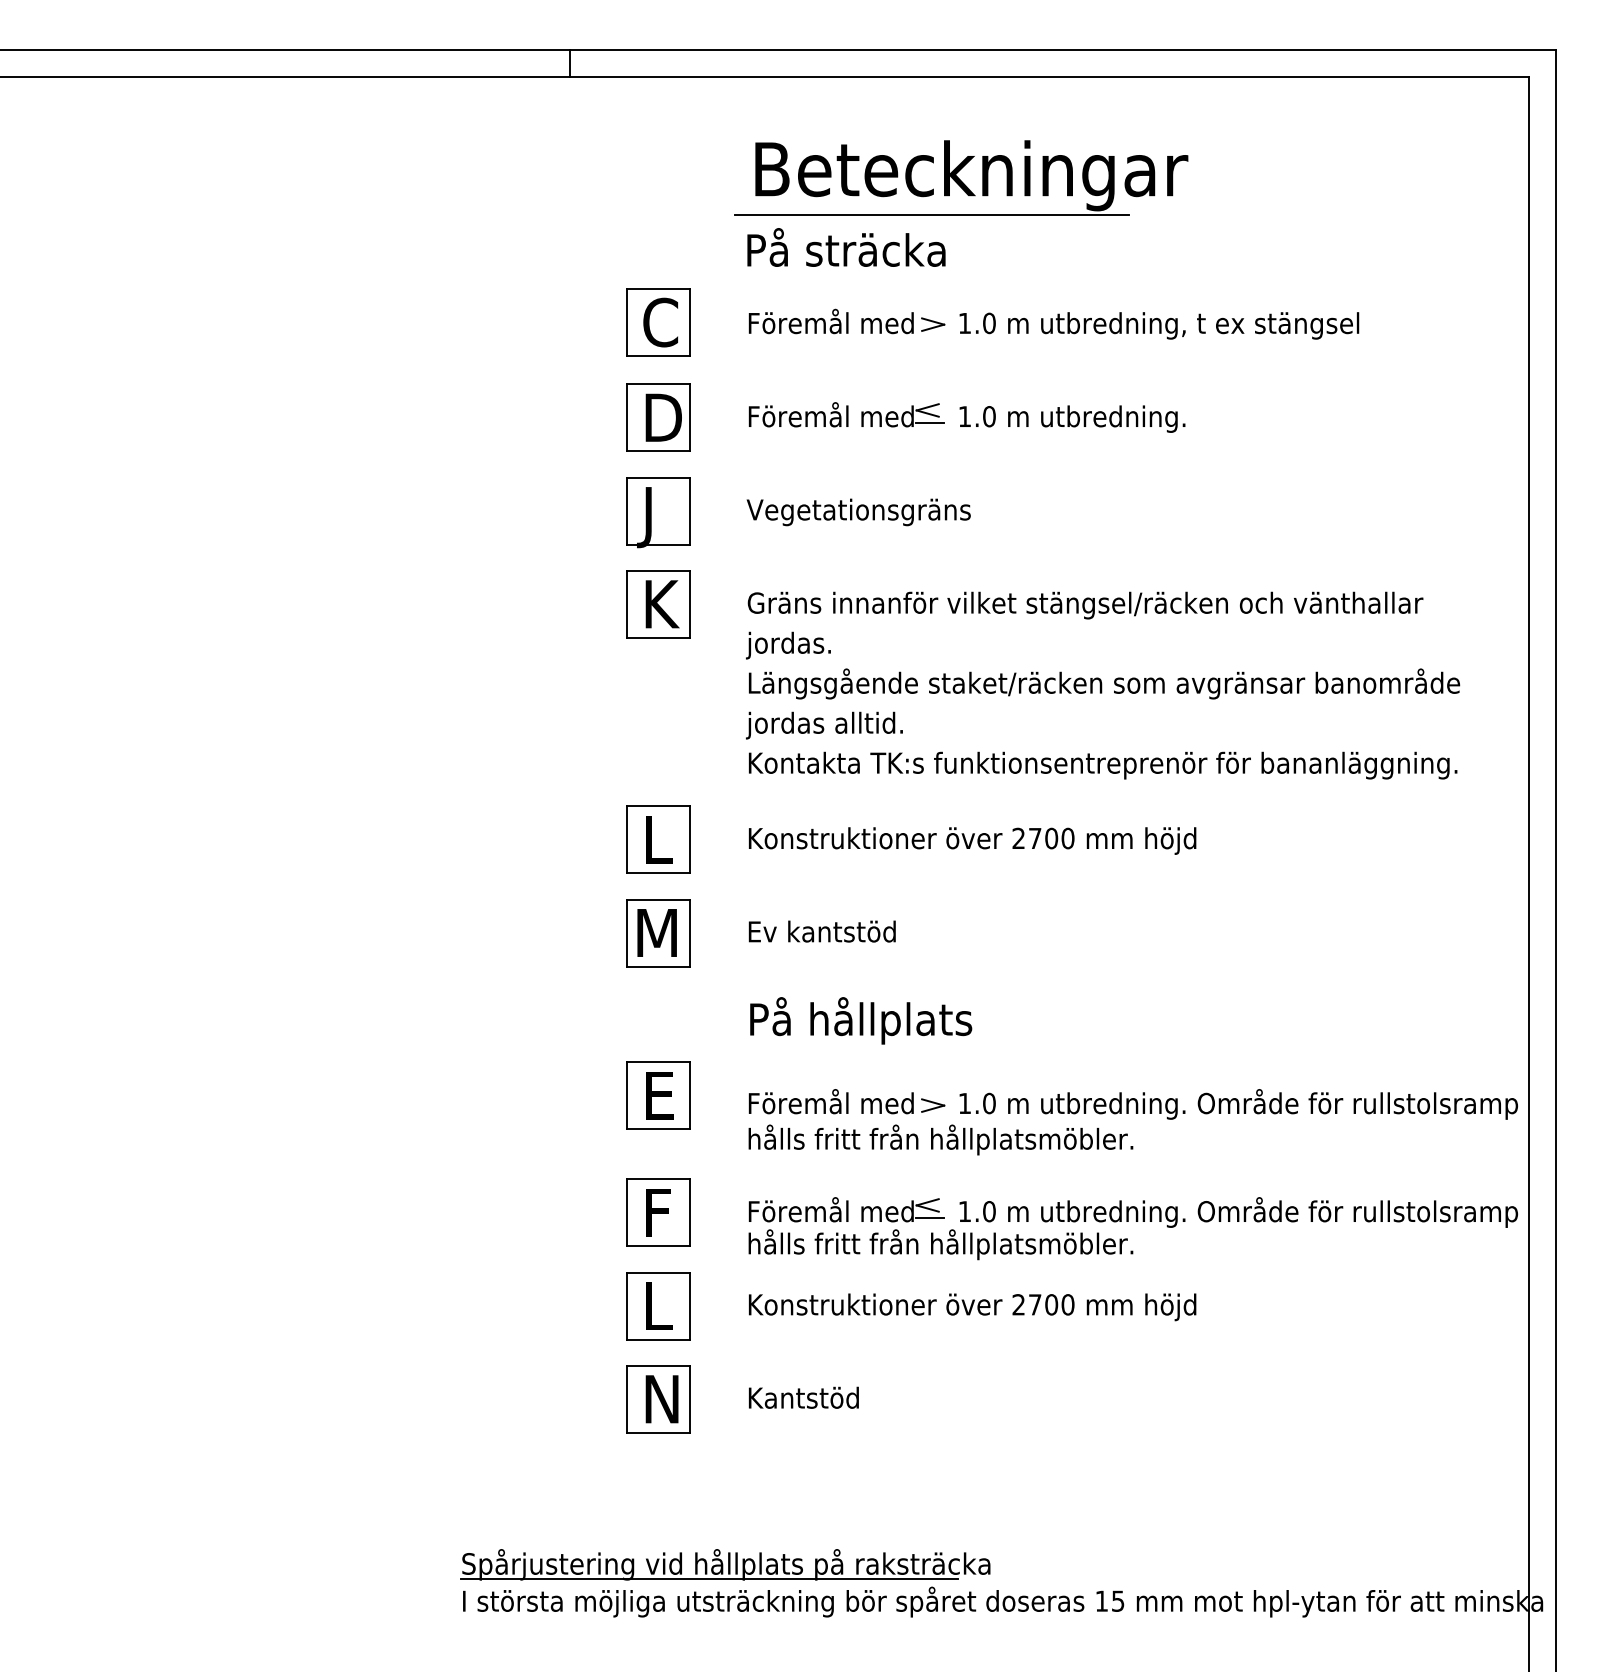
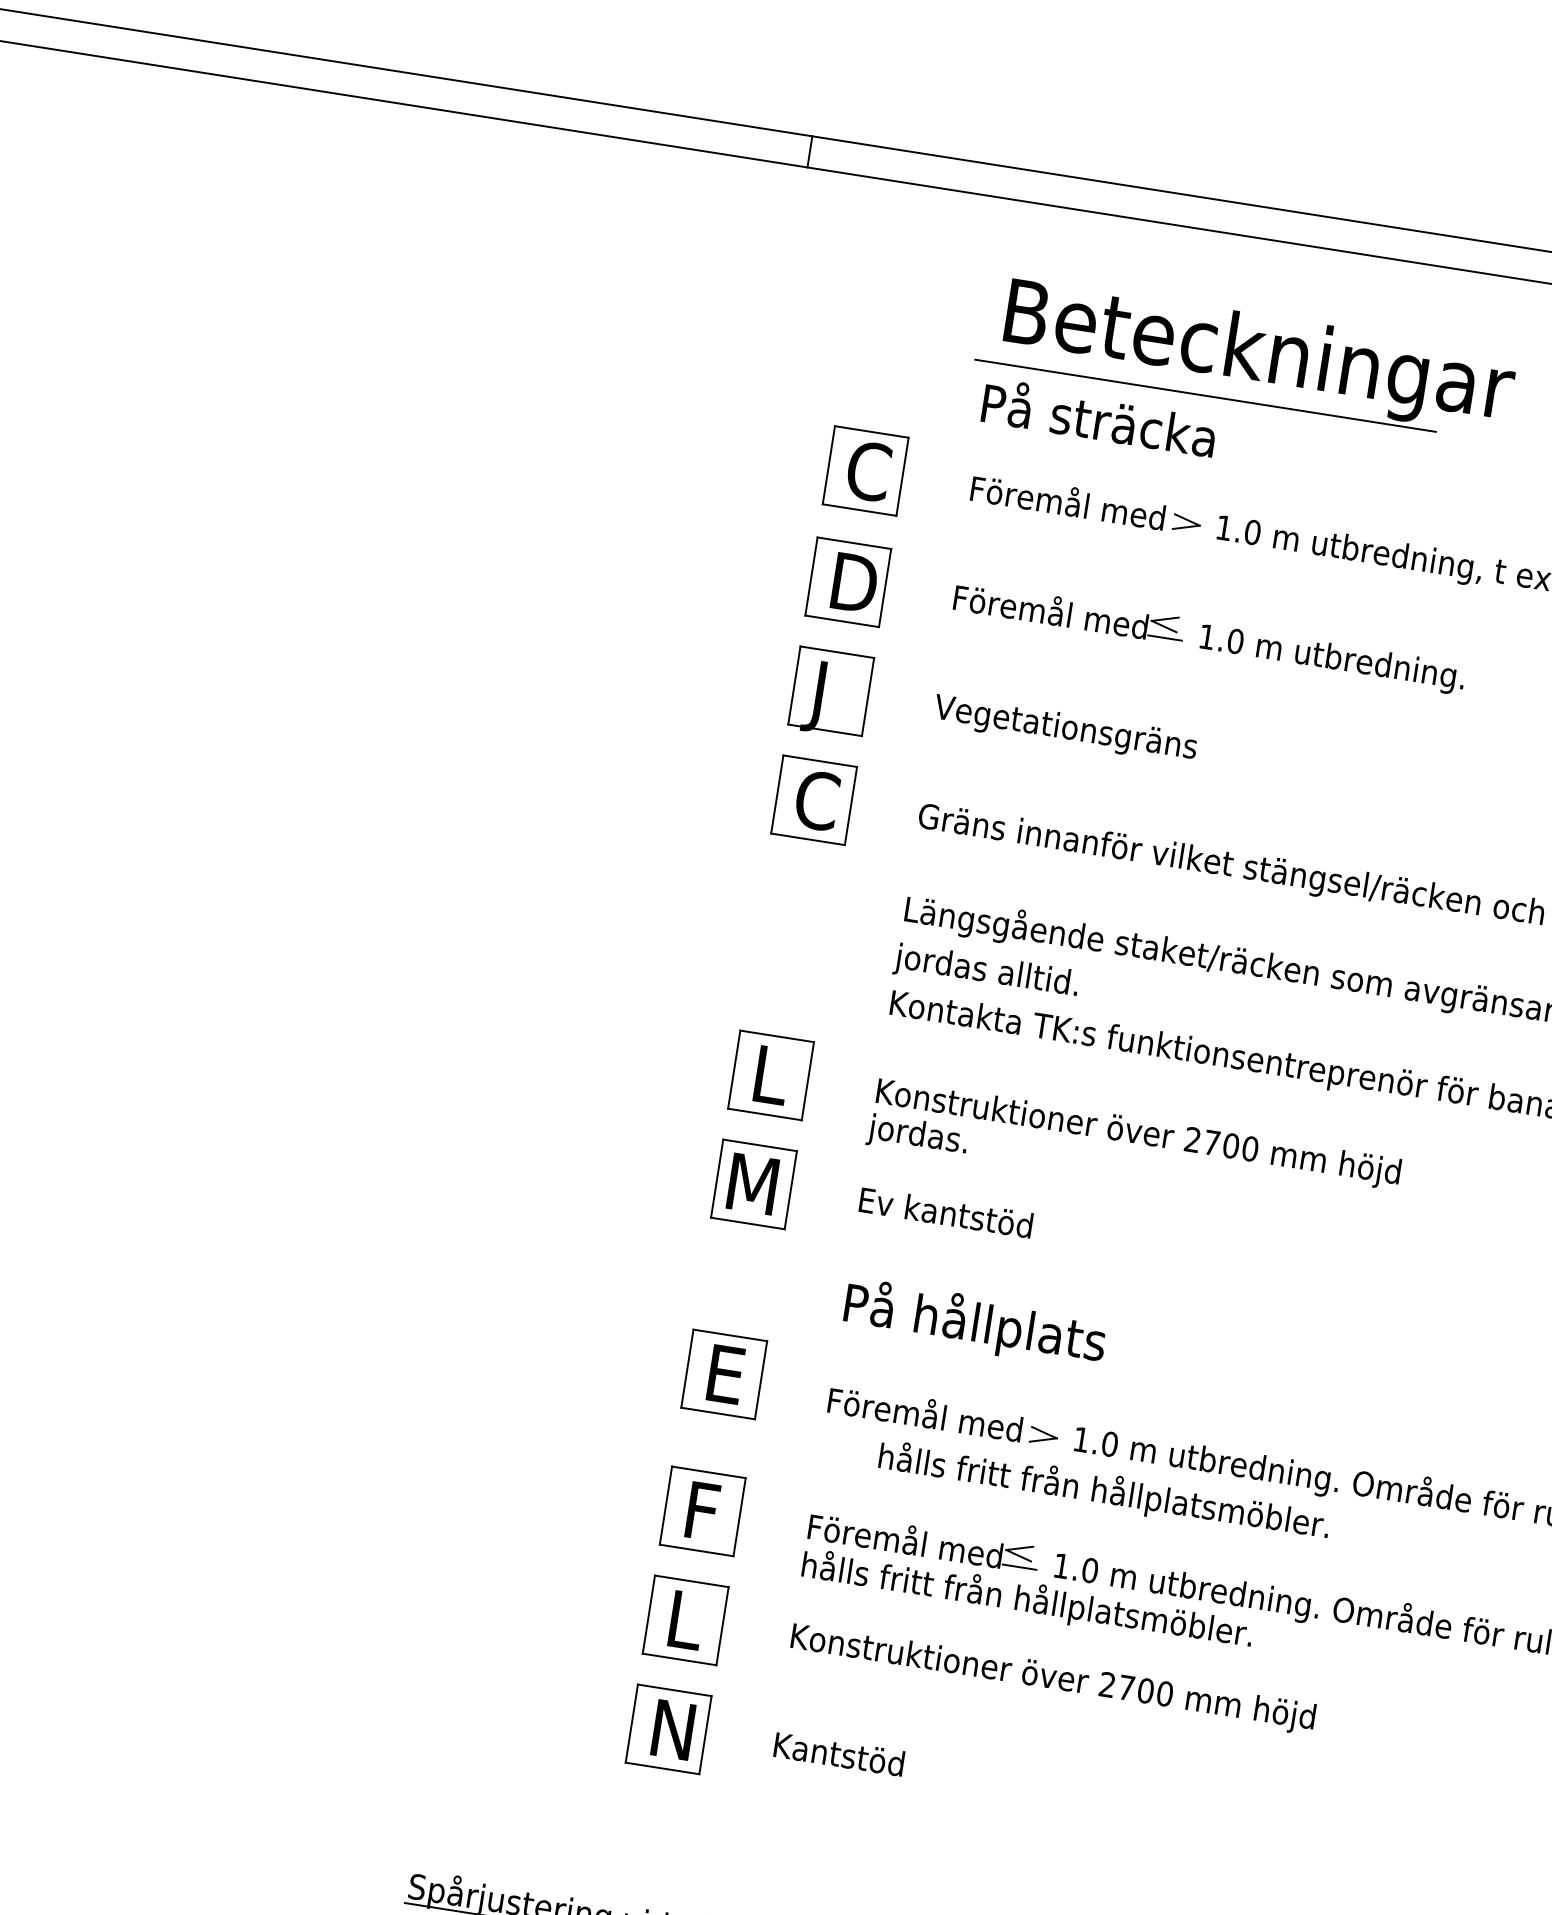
text: (661, 604) -> (818, 800), K -> C
text: (788, 645) -> (917, 1136), moved
text: (940, 1139) -> (1103, 1491), moved

